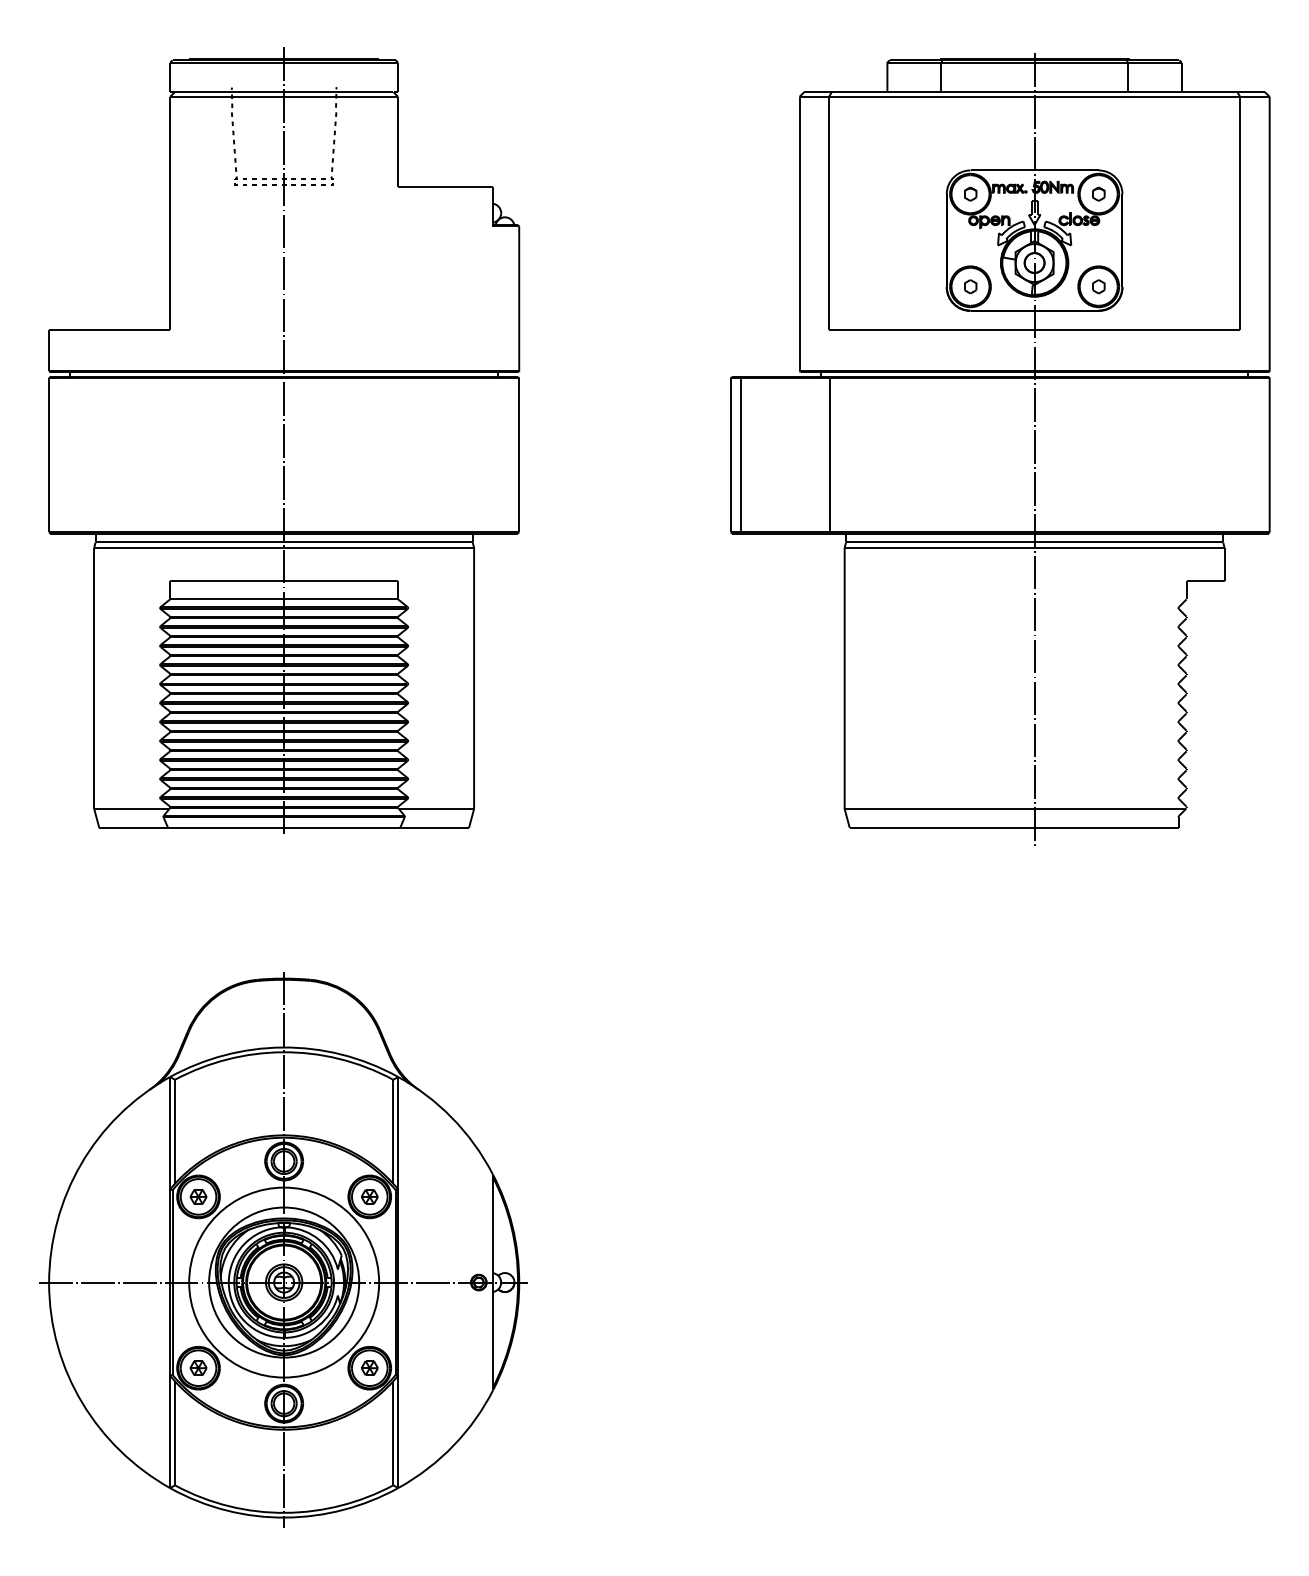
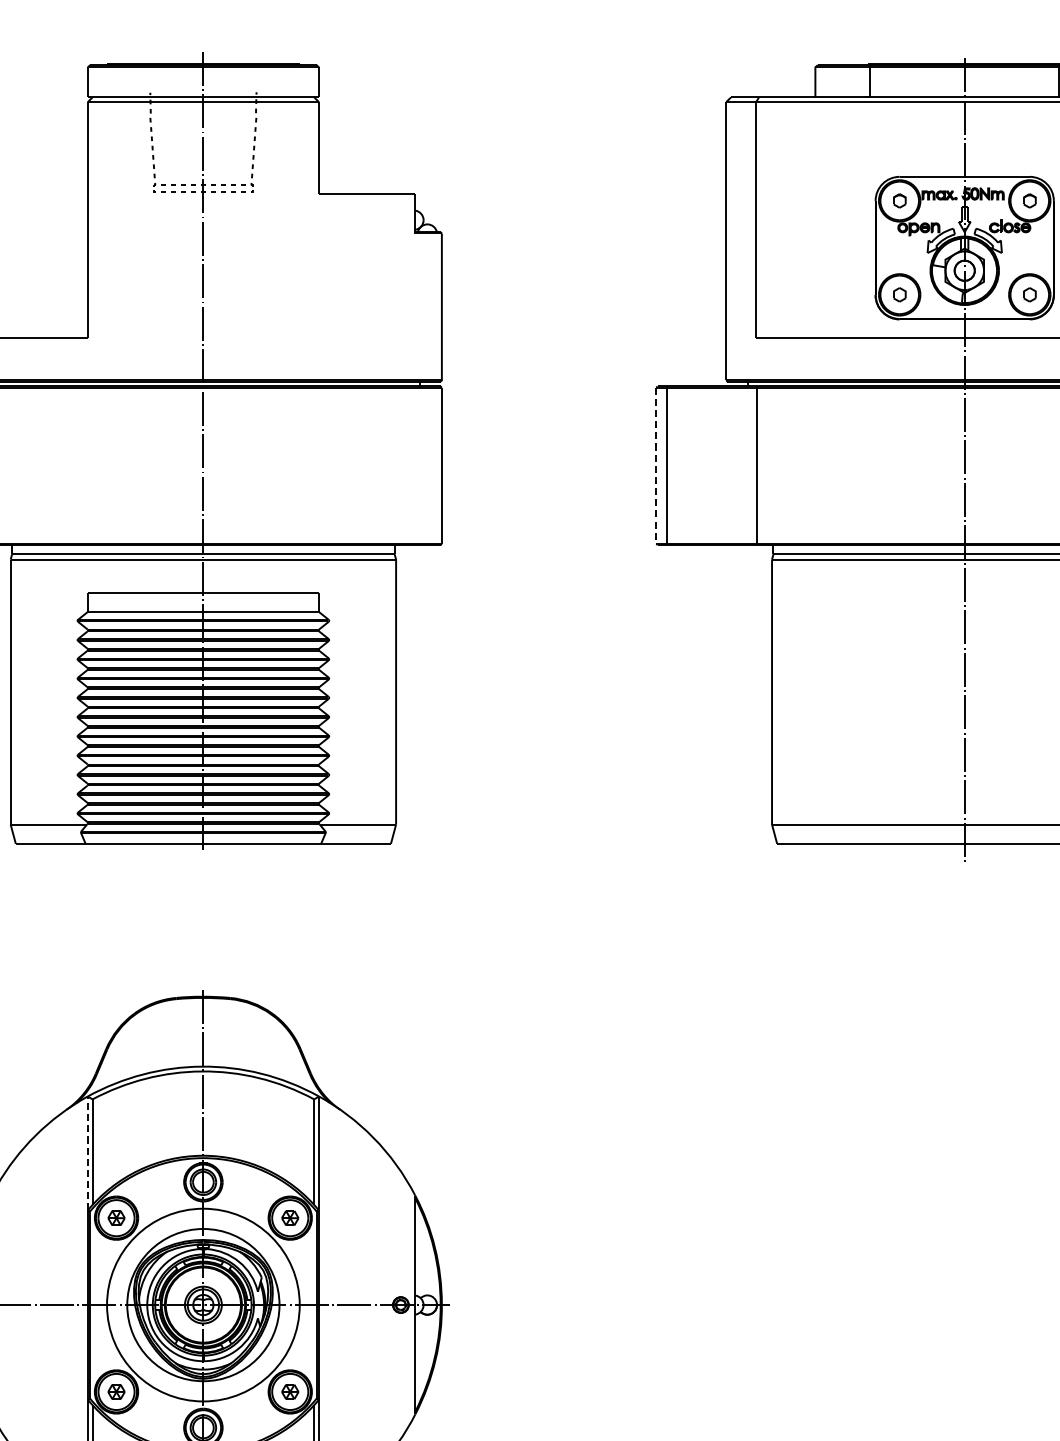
line: (730, 455) -> (656, 466), solid -> dashed
line: (170, 1132) -> (88, 1152), solid -> dashed

